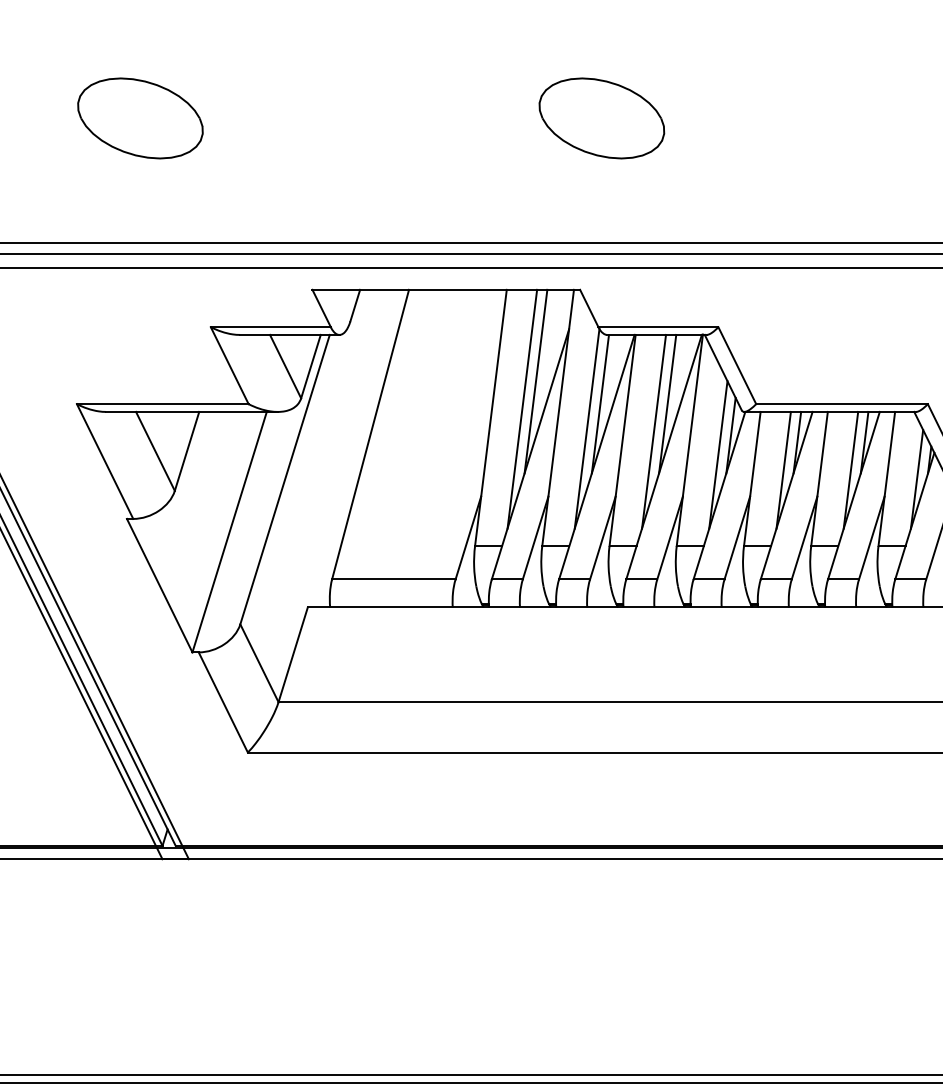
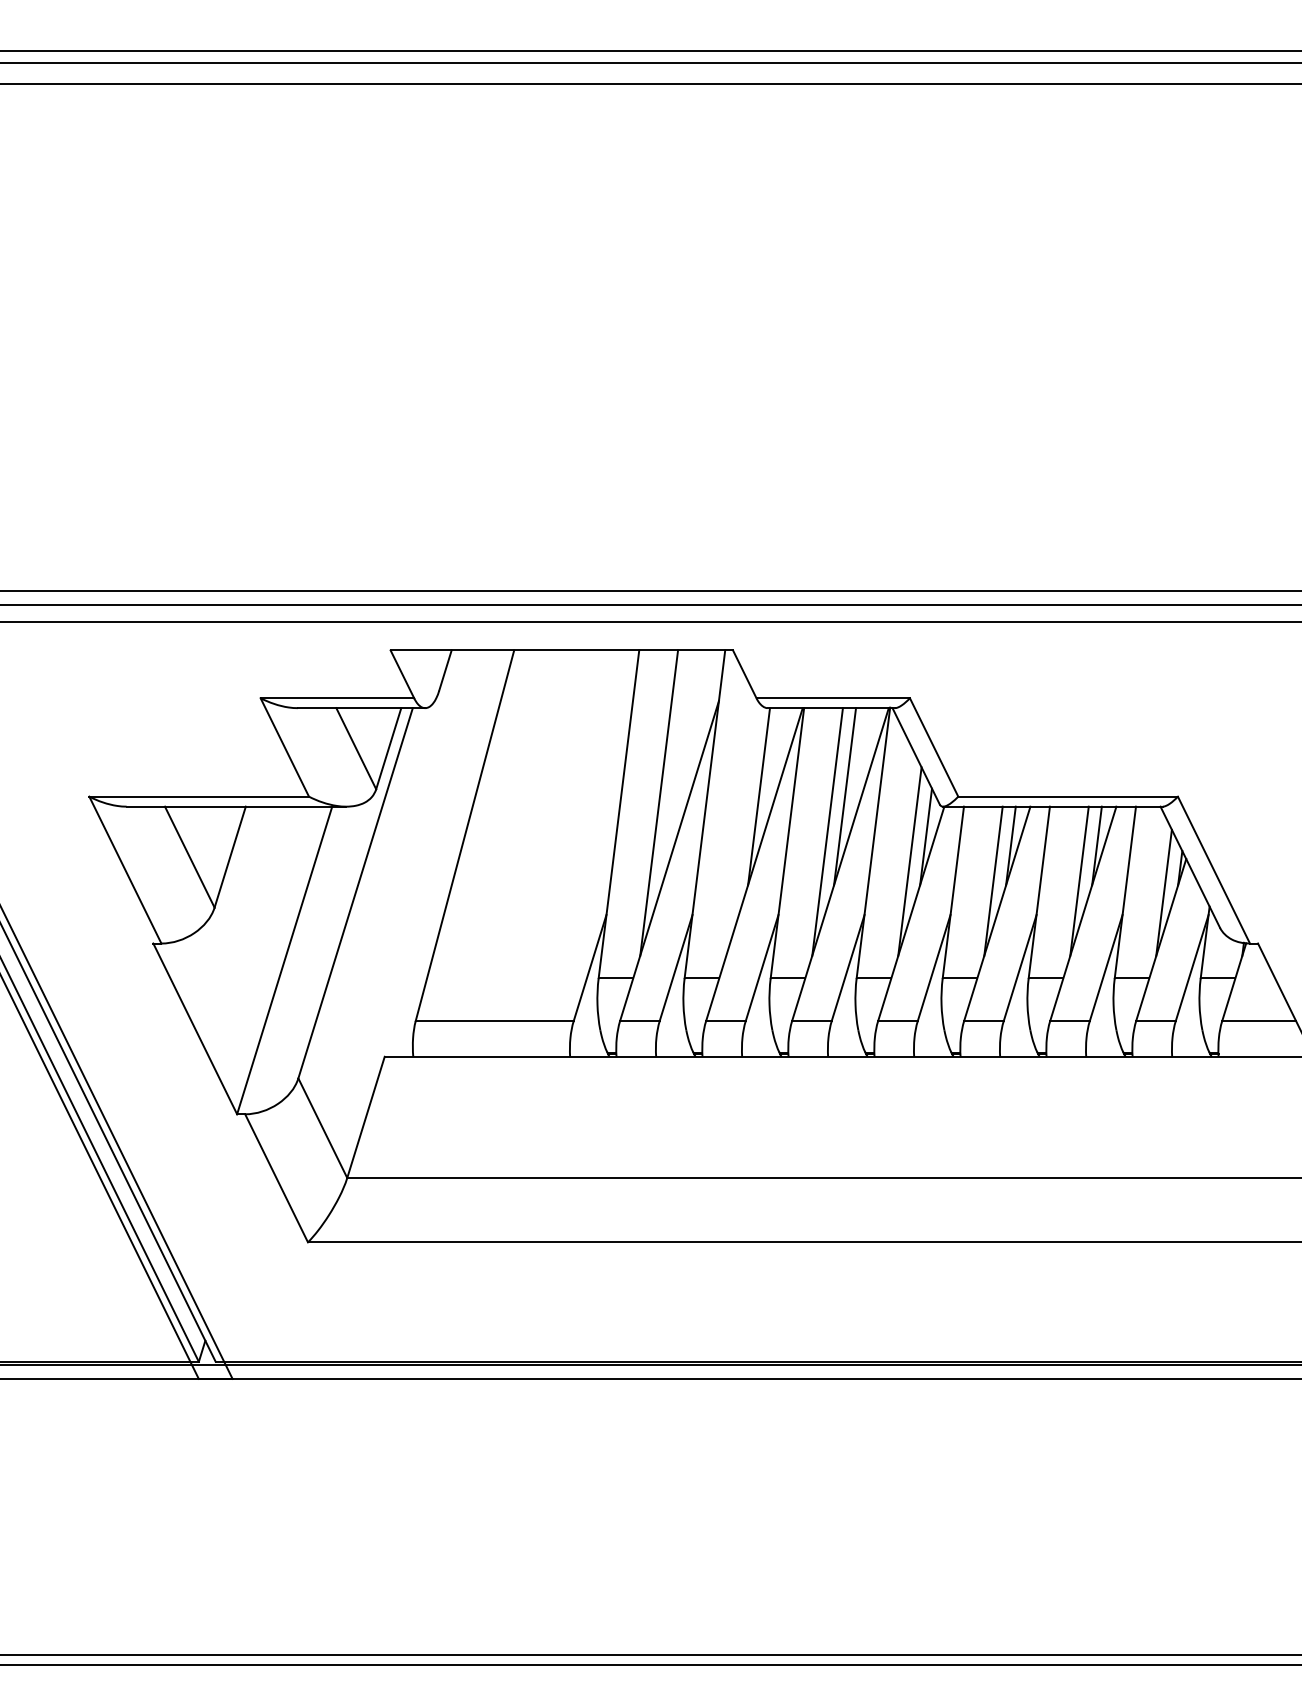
part: (140, 118) -> (170, 431), removed
part: (601, 118) -> (760, 431), removed
line: (535, 381) -> (676, 767), removed
line: (586, 428) -> (741, 827), removed

